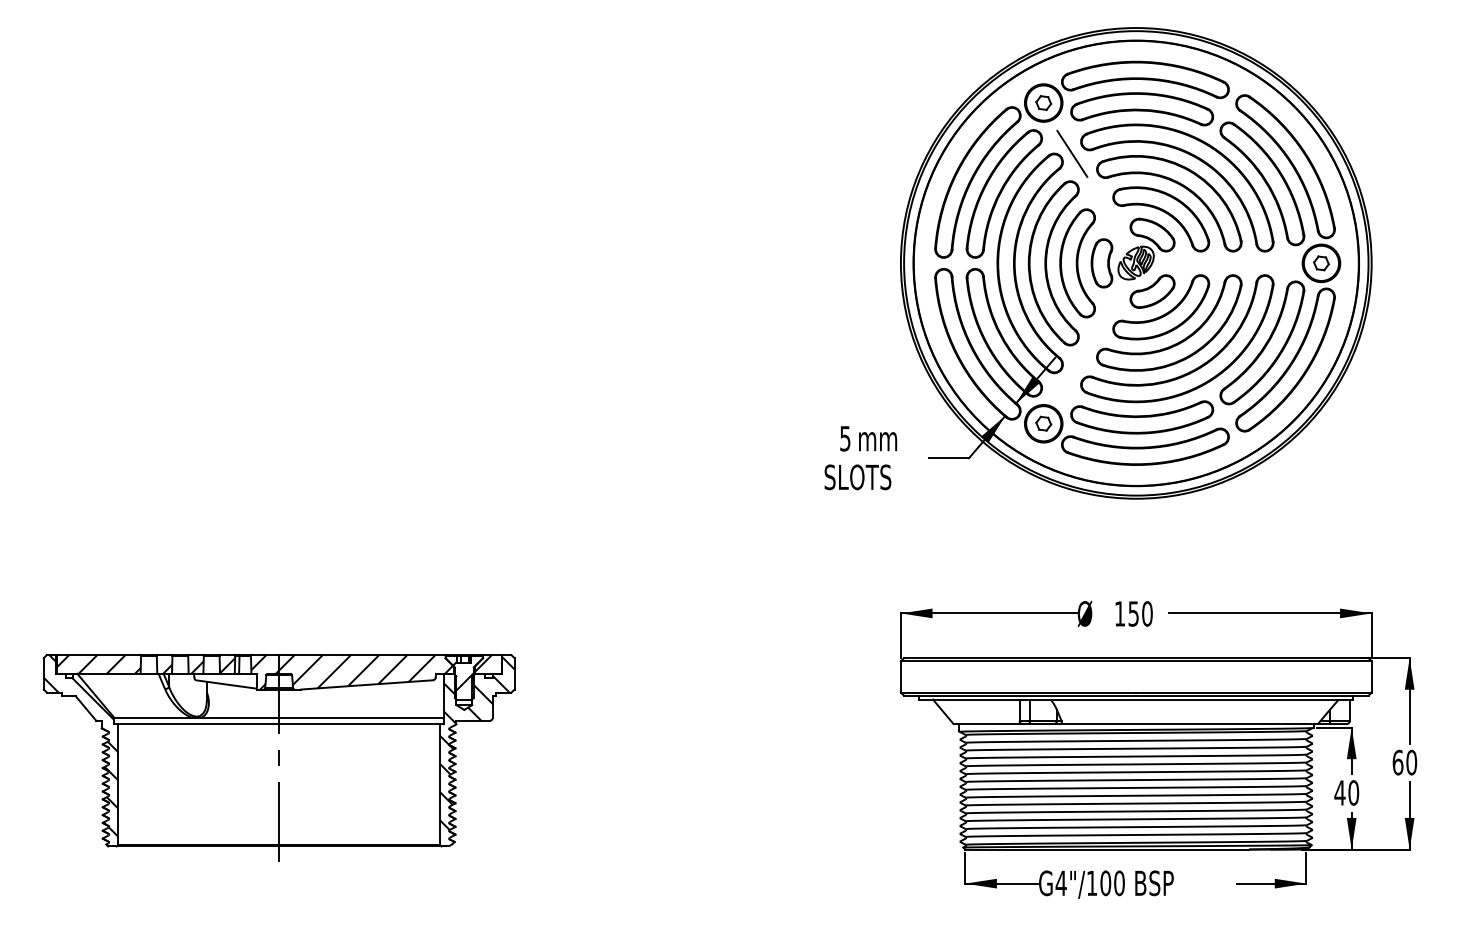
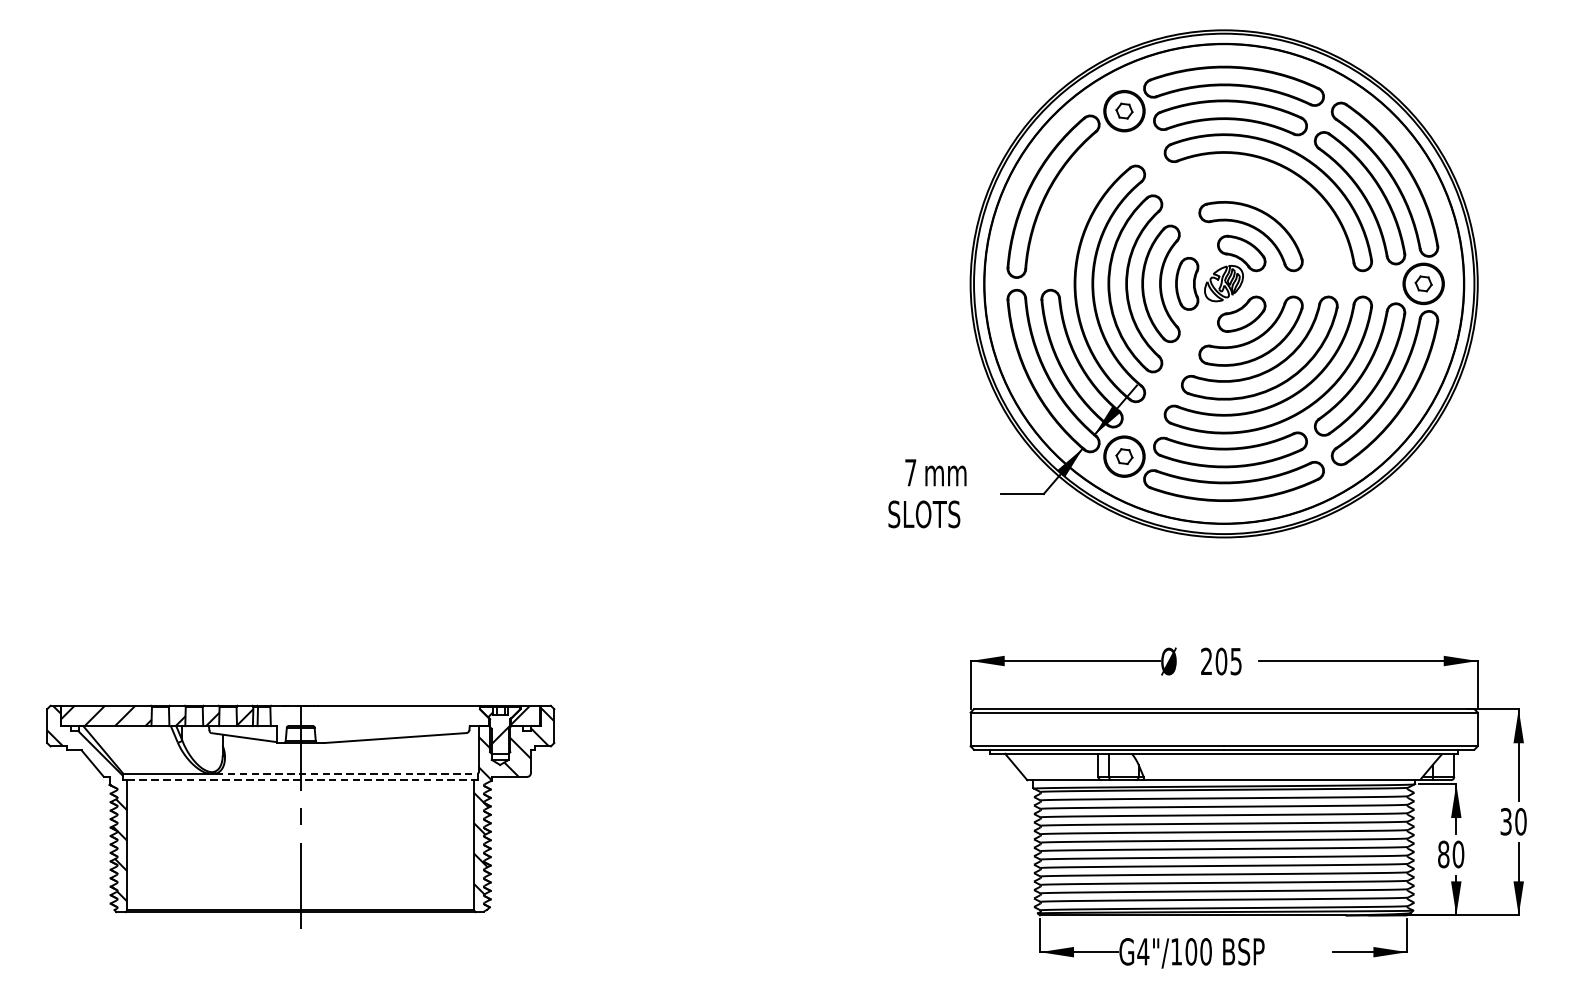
line: (1072, 153) -> (1155, 165), removed
part: (1179, 185) -> (1270, 199), removed
part: (1003, 193) -> (1081, 208), removed
text: (845, 438) -> (910, 472), 5 -> 7
text: (1133, 613) -> (1221, 661), 150 -> 205
hatch: (352, 672) -> (379, 724), removed
line: (322, 717) -> (347, 773), solid -> dashed
line: (279, 724) -> (301, 780), solid -> dashed
text: (1397, 762) -> (1505, 821), 60 -> 30
text: (1339, 792) -> (1443, 853), 40 -> 80

